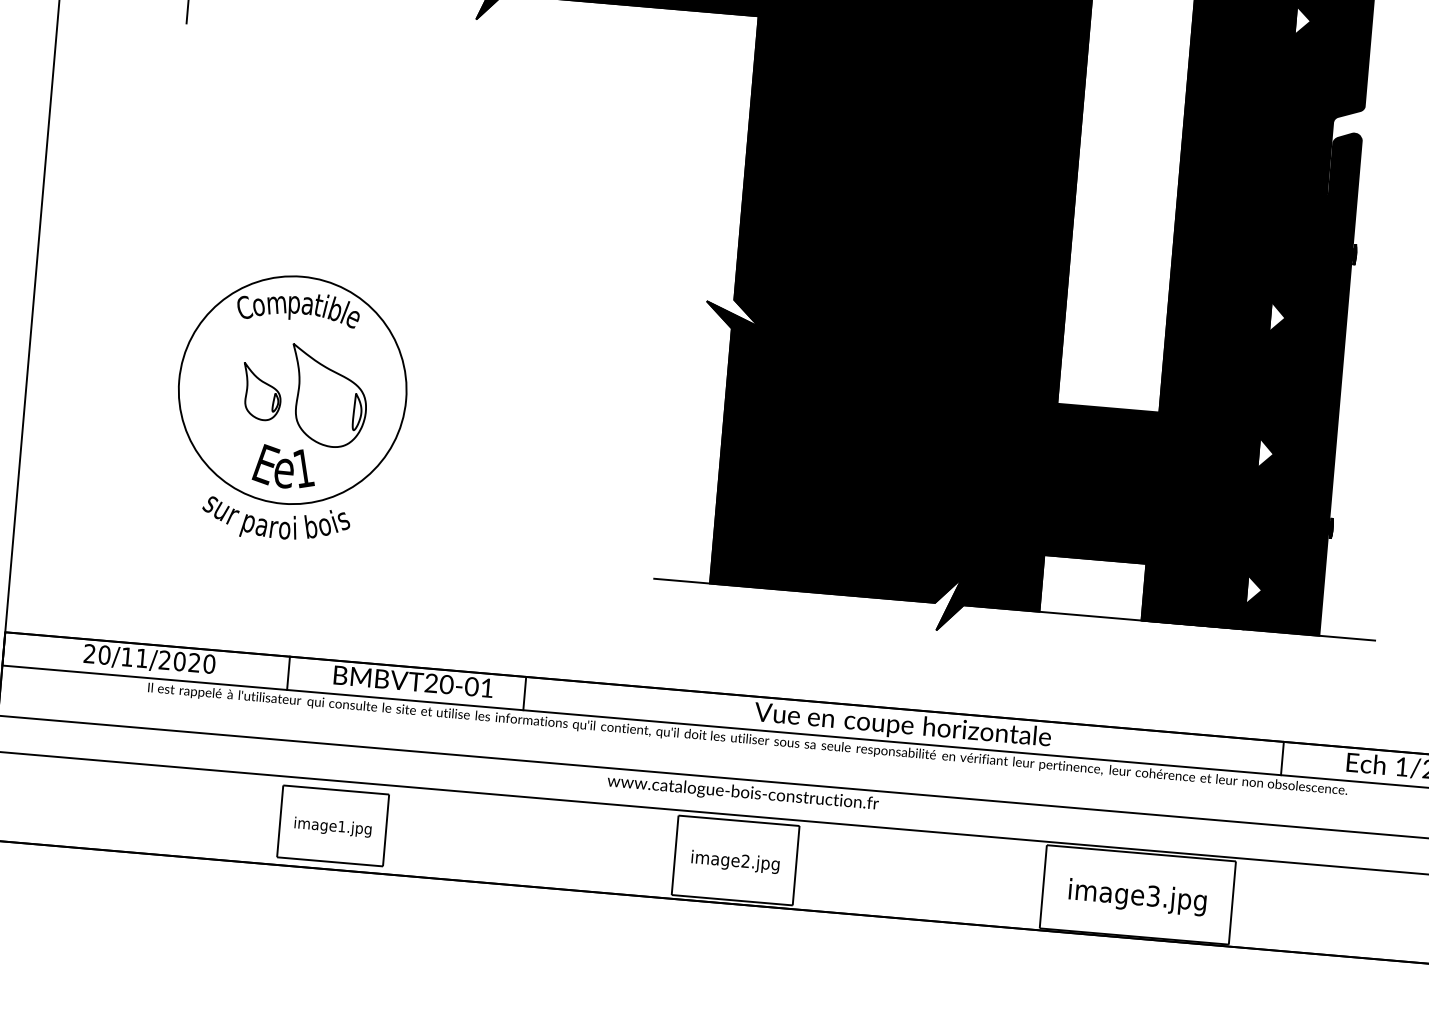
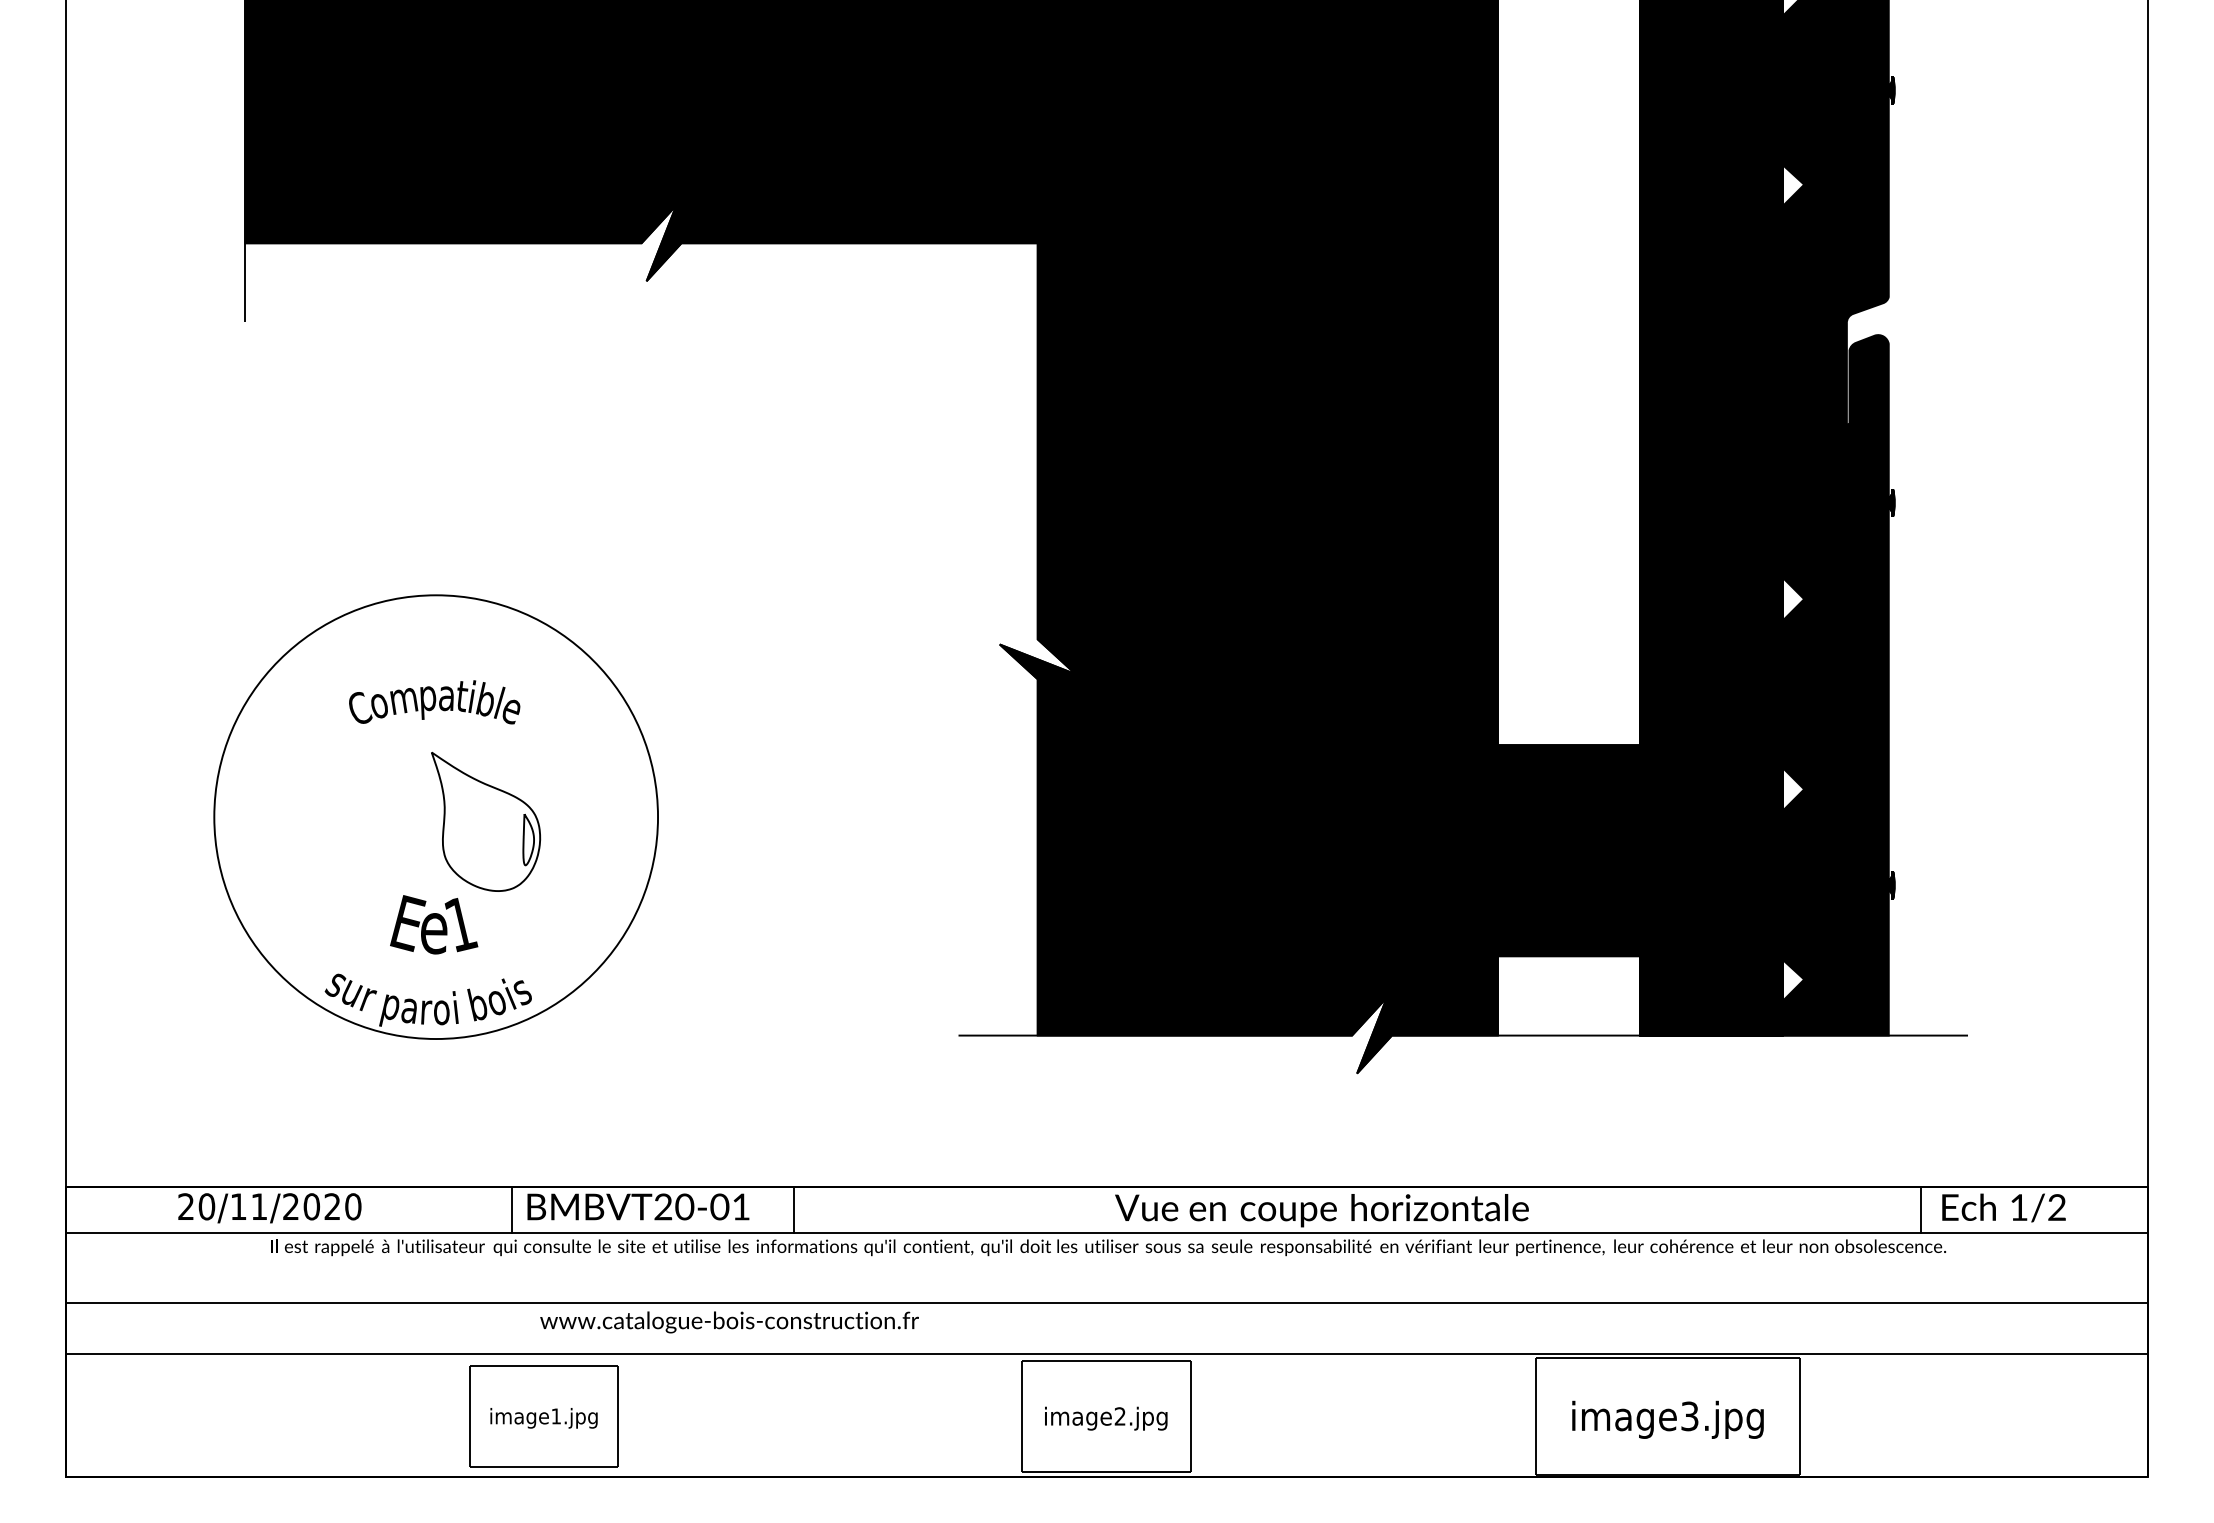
circle: (292, 389) -> (435, 816), size x1.4
part: (261, 392) -> (393, 823), removed
line: (288, 672) -> (512, 1209), moved
line: (1282, 758) -> (1921, 1209), moved
text: (743, 793) -> (729, 1322), moved

